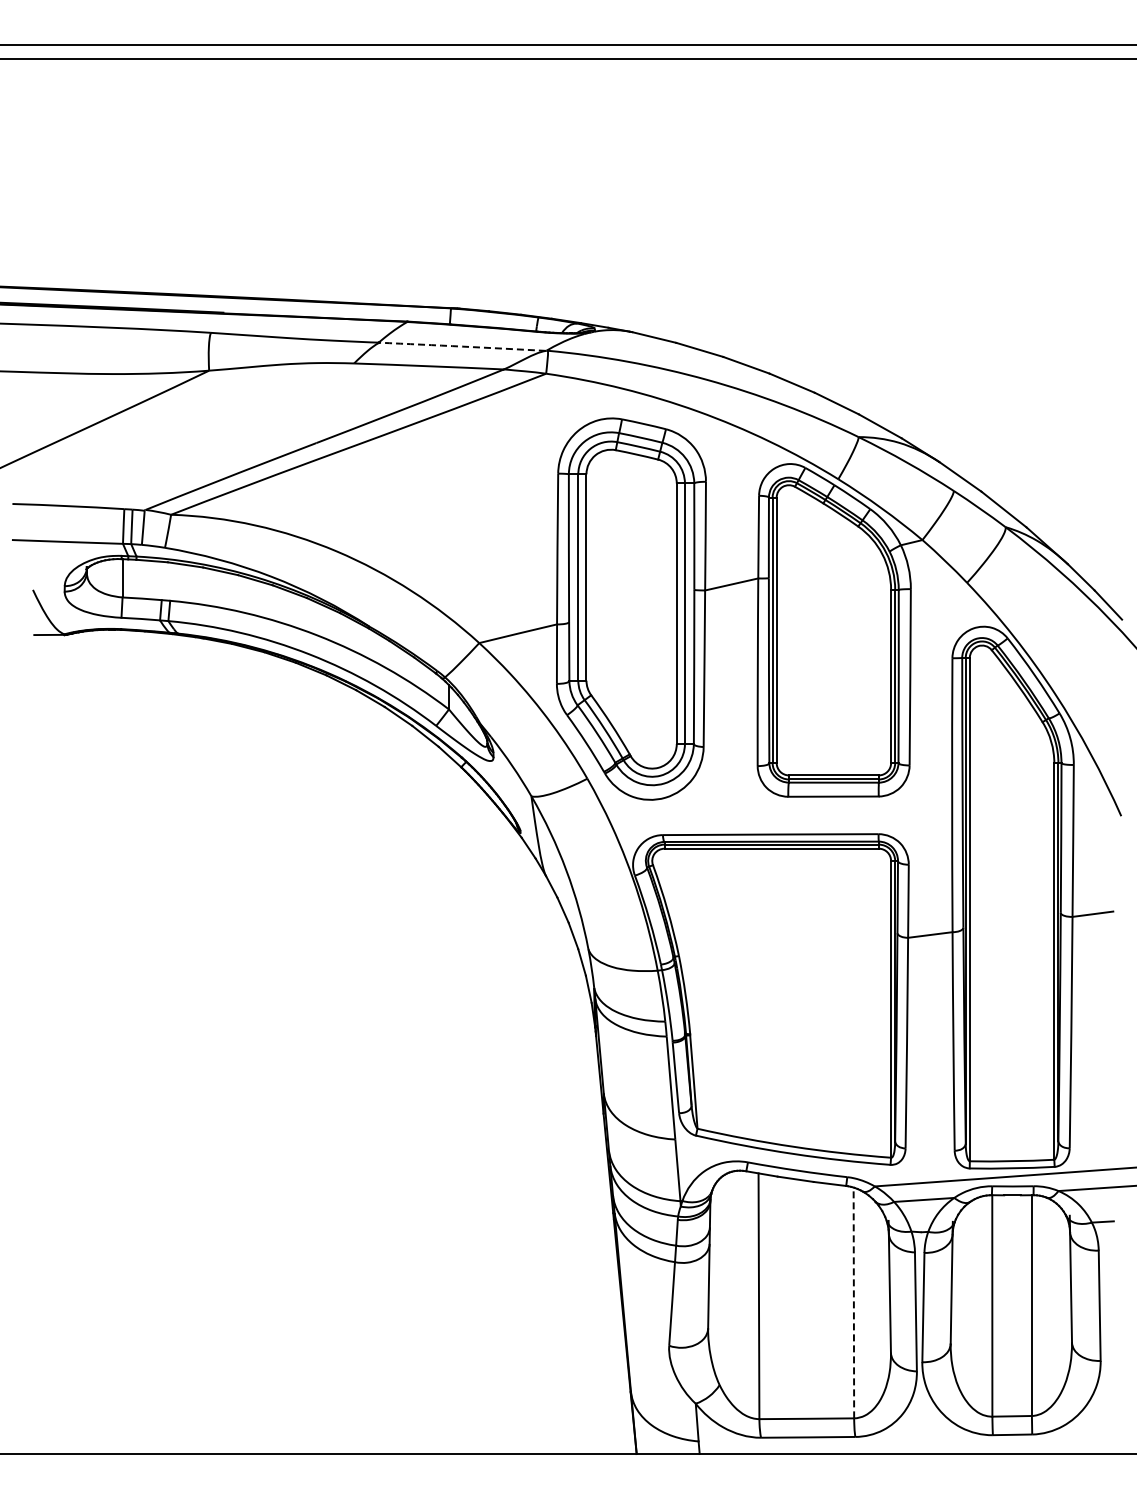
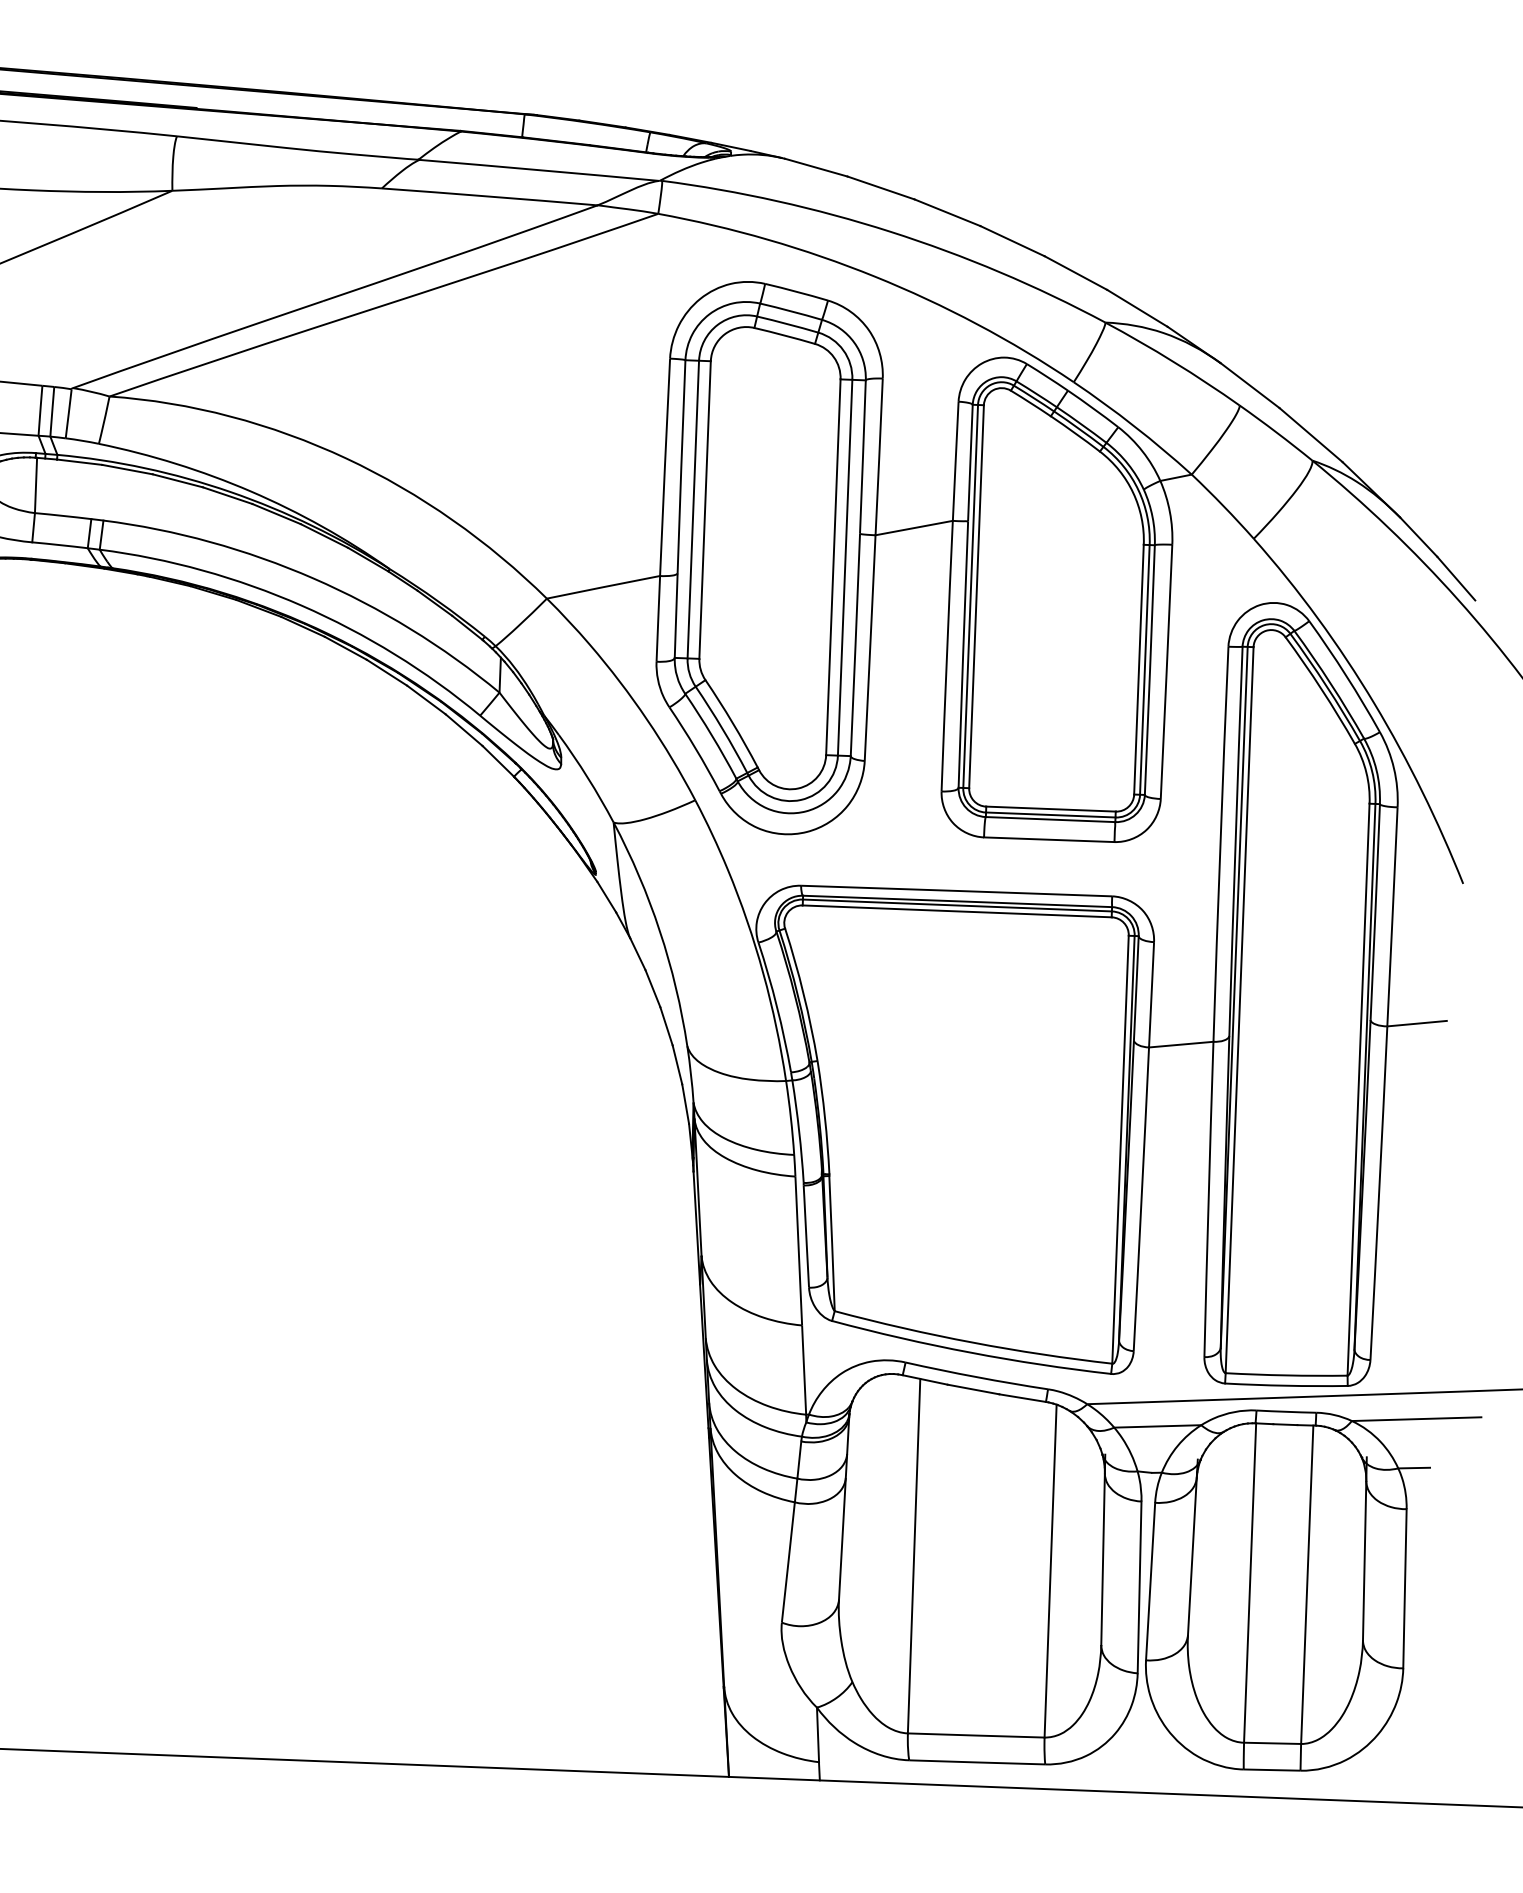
arc: (462, 346) -> (539, 169), dashed -> solid
line: (853, 1302) -> (1050, 1570), dashed -> solid

